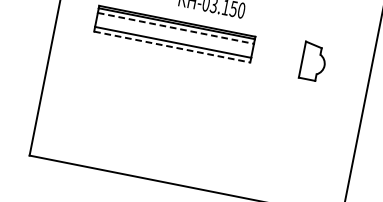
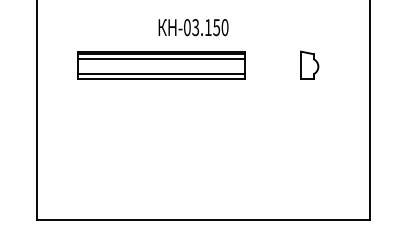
line: (176, 28) -> (161, 59), dashed -> solid
line: (172, 47) -> (161, 79), dashed -> solid
part: (313, 60) -> (309, 64), size x0.71

